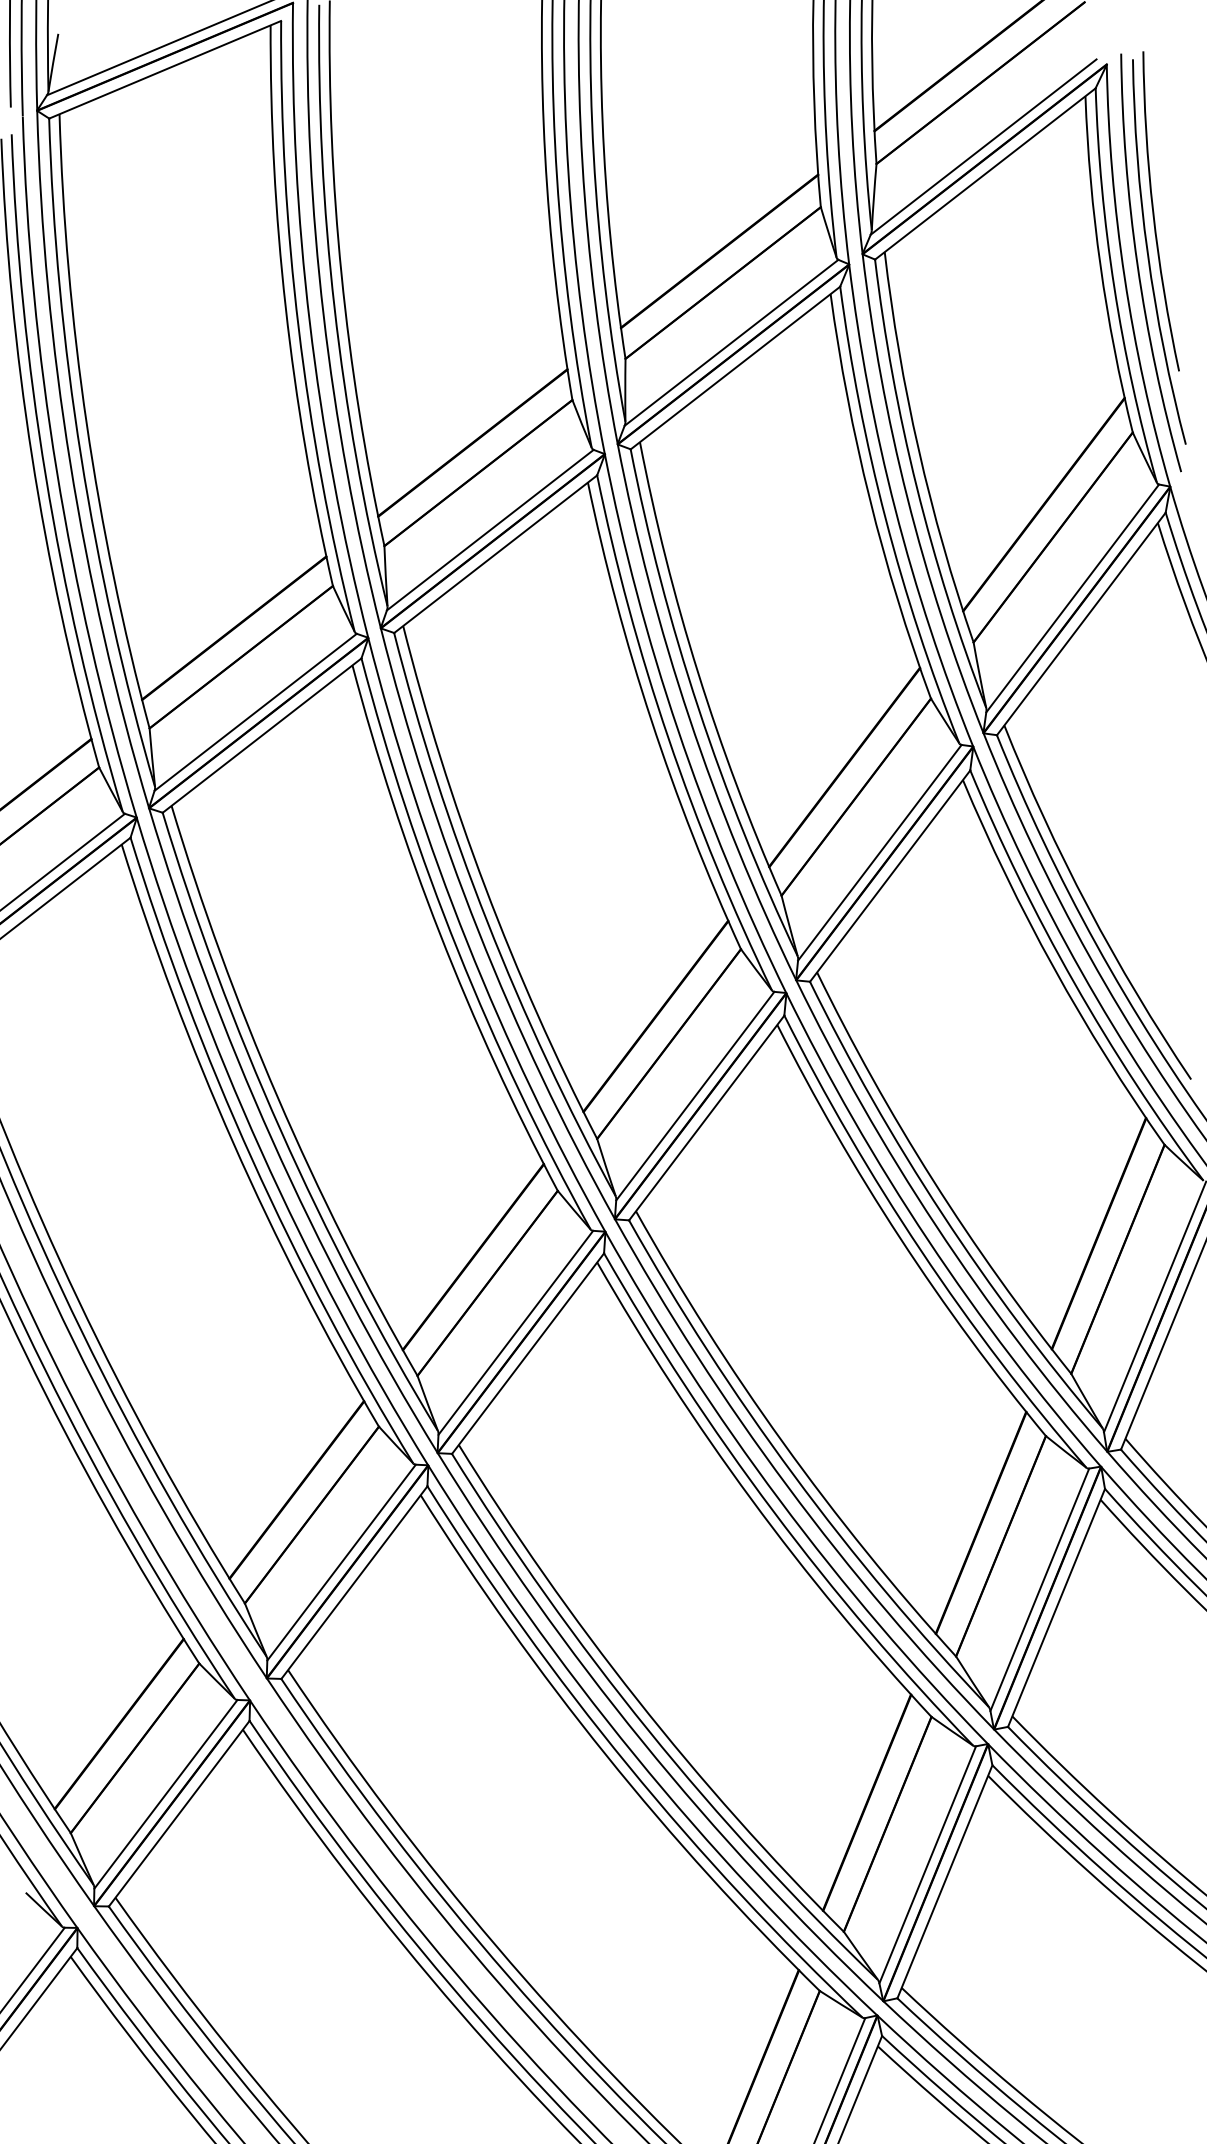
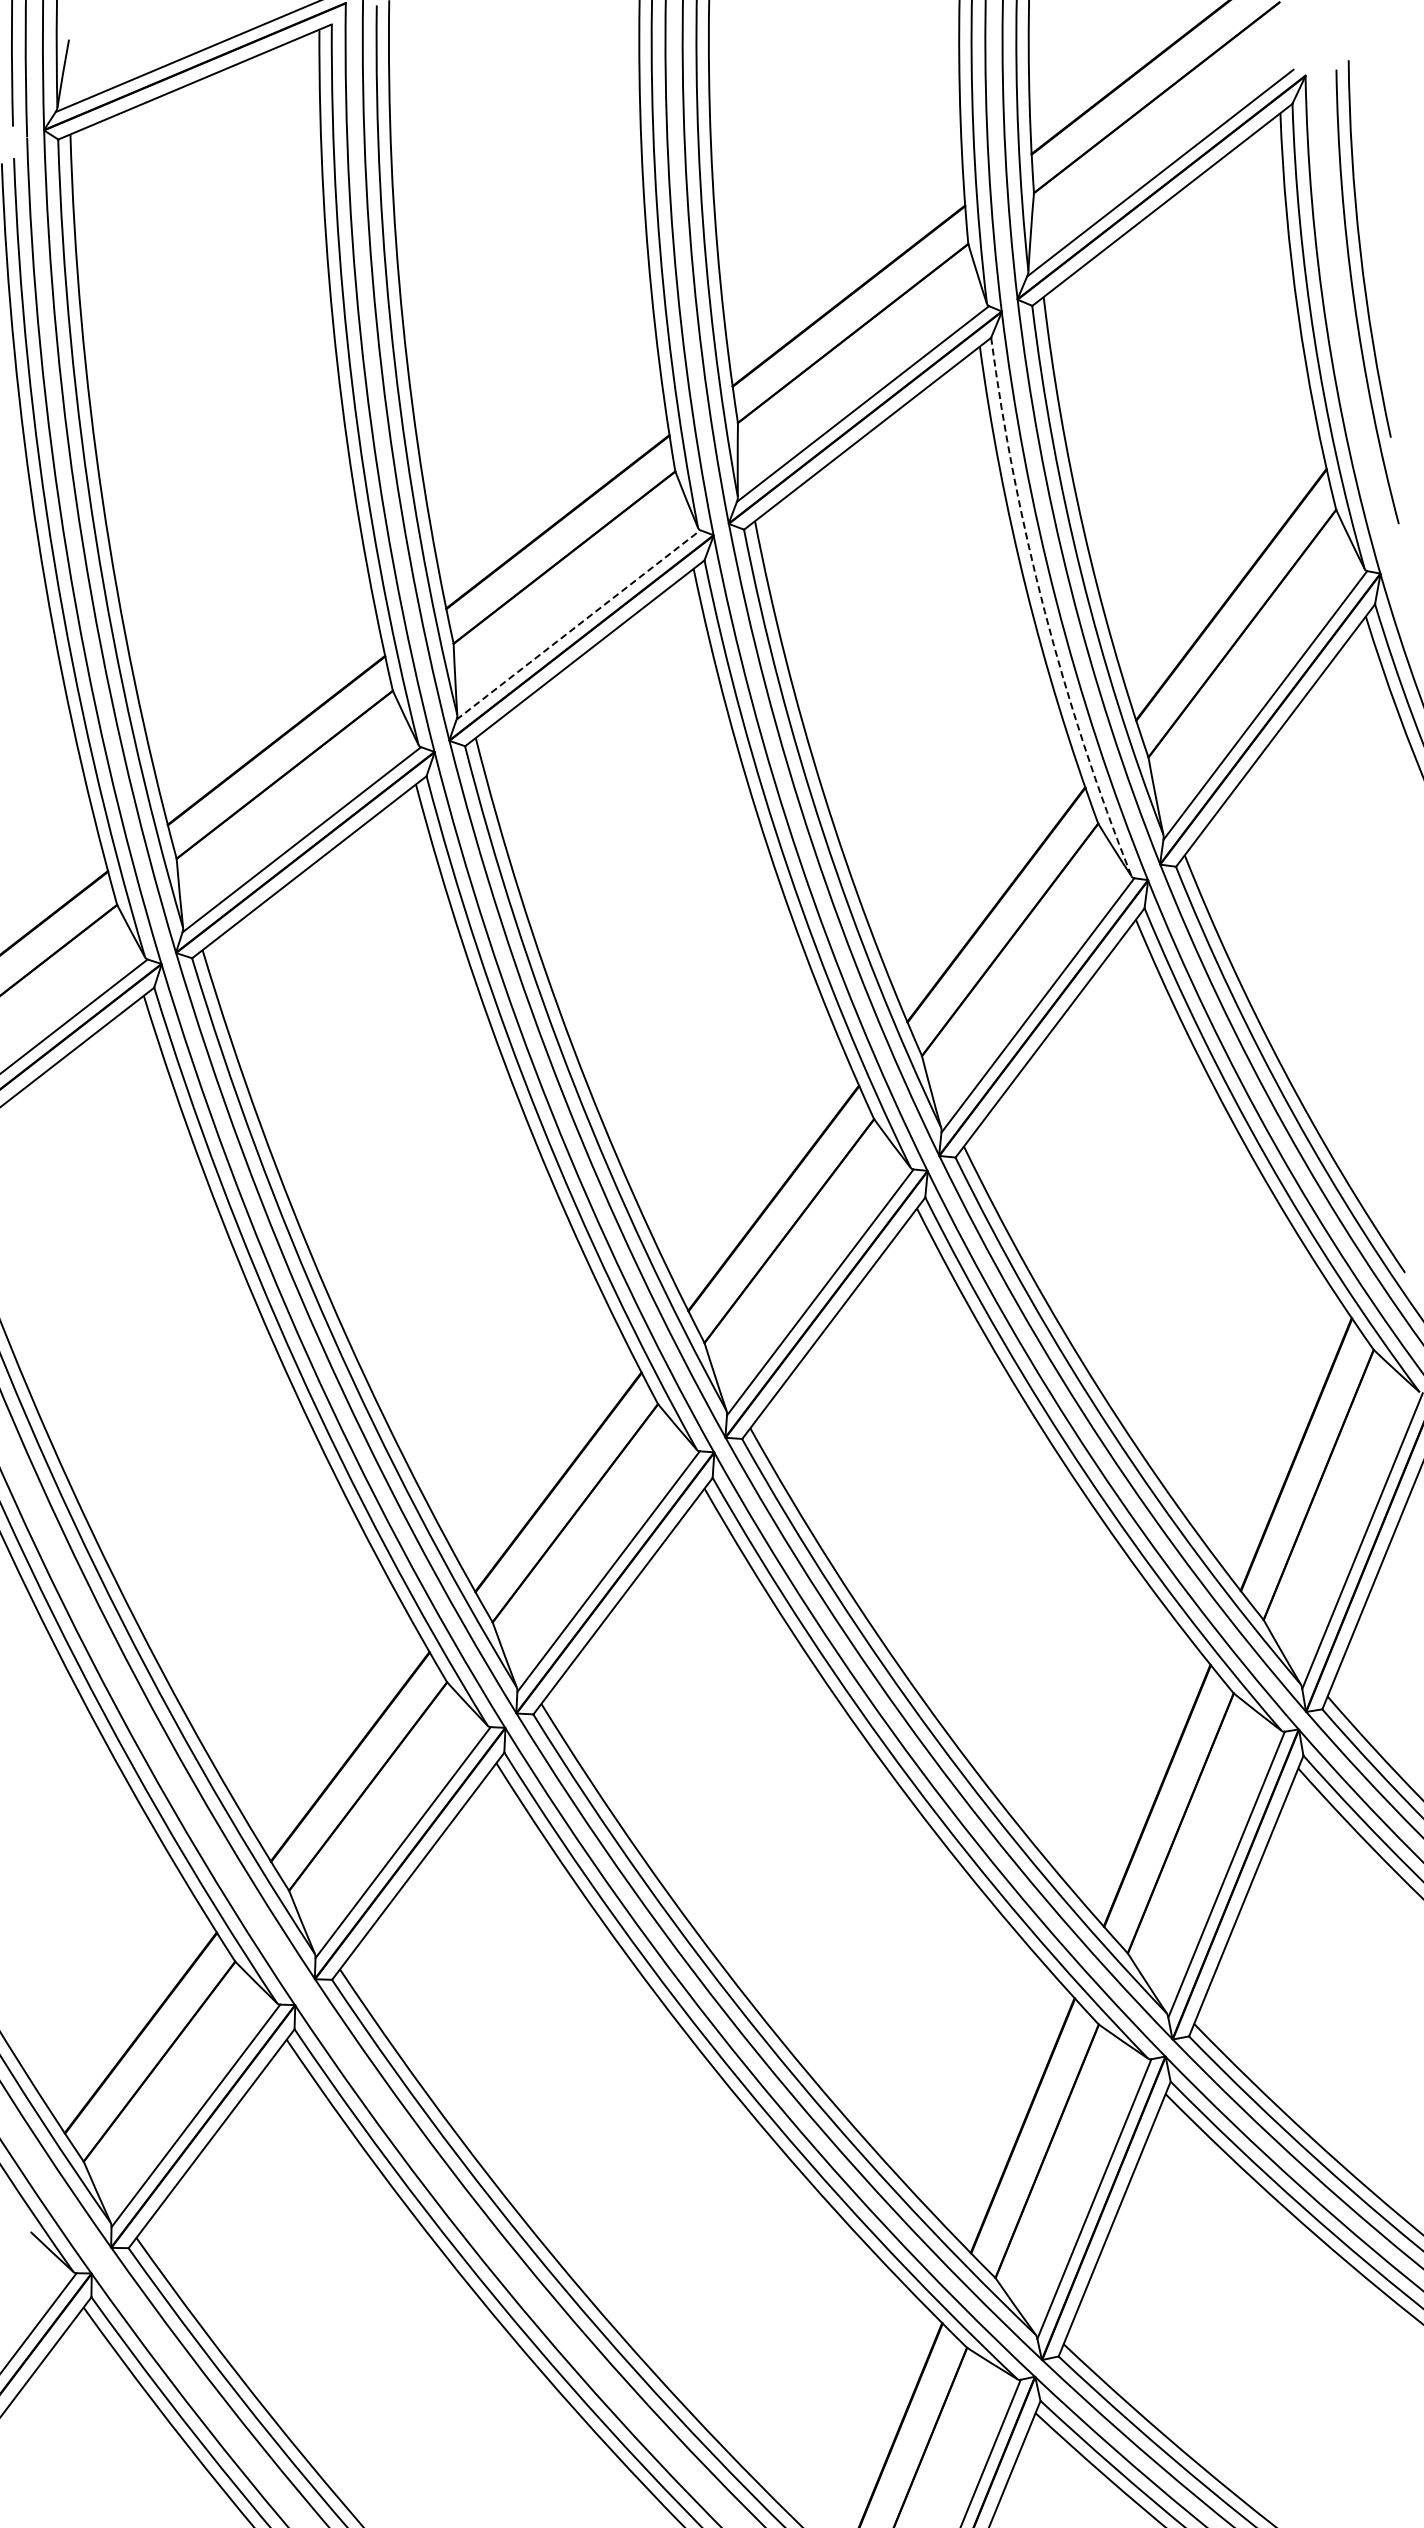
arc: (1138, 266) -> (1343, 314), removed
arc: (885, 518) -> (1044, 611), solid -> dashed
line: (490, 529) -> (578, 624), solid -> dashed

